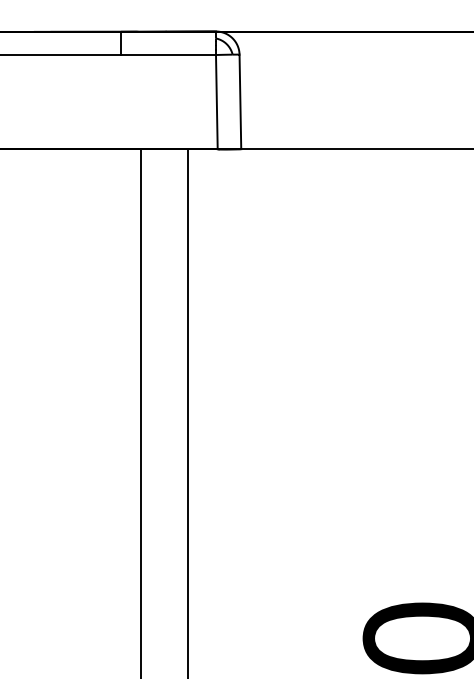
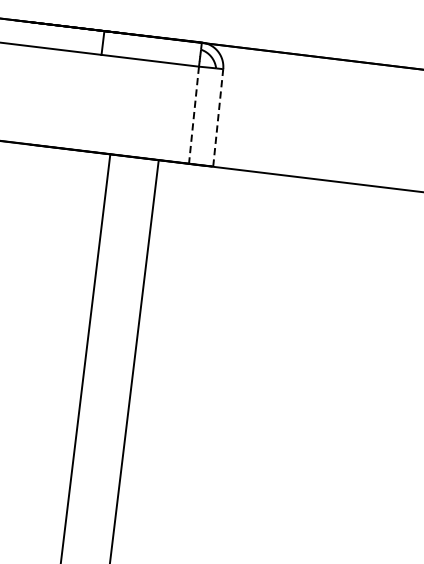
line: (240, 101) -> (218, 117), solid -> dashed
line: (216, 102) -> (193, 115), solid -> dashed

